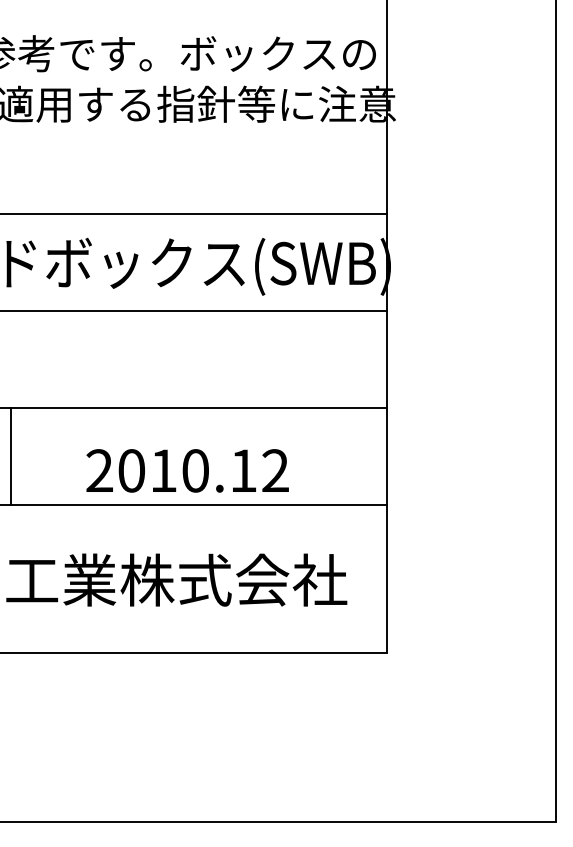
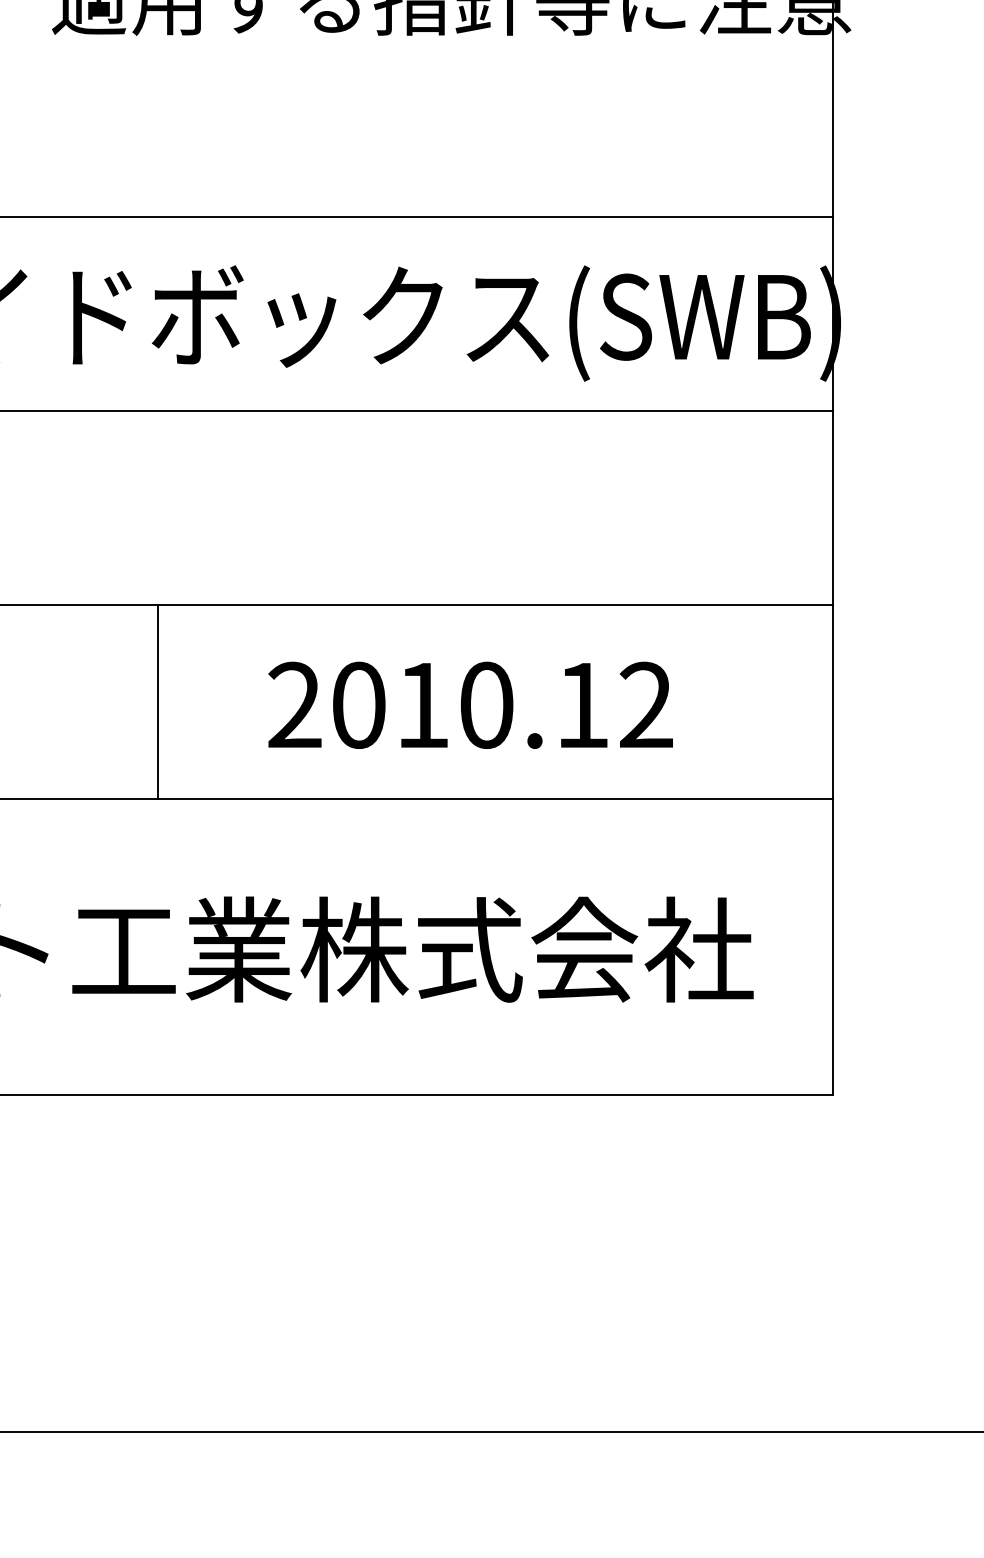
line: (11, 455) -> (158, 700), moved
text: (187, 470) -> (470, 704), moved

